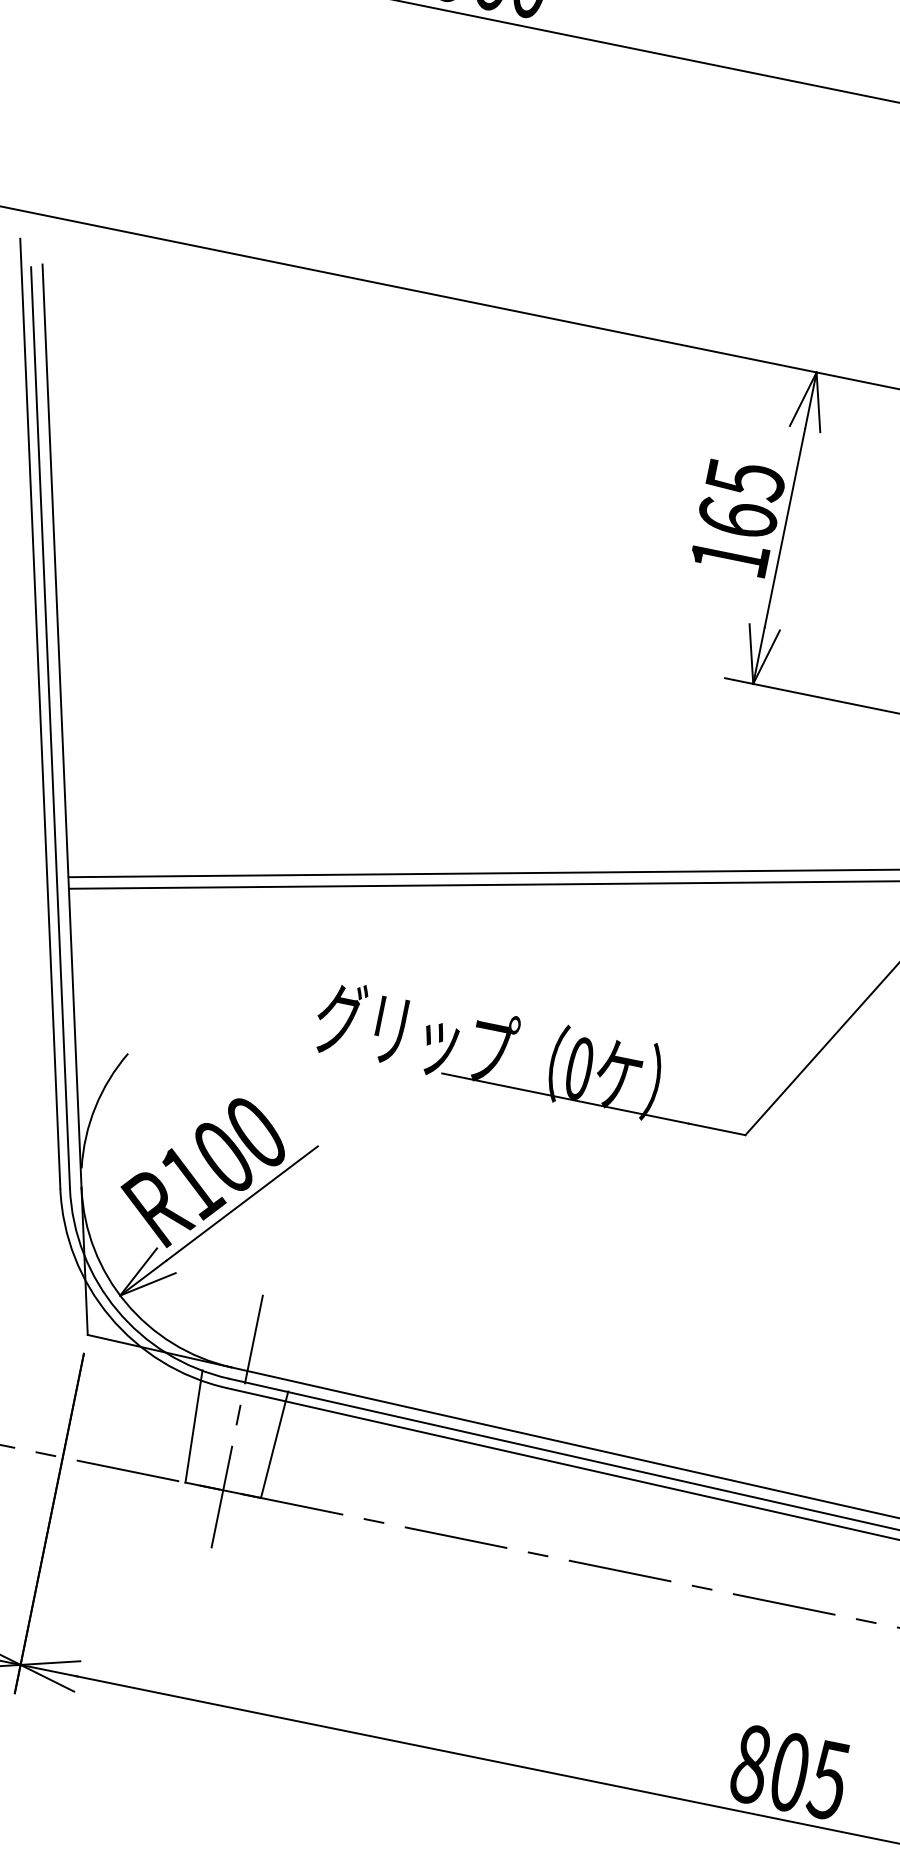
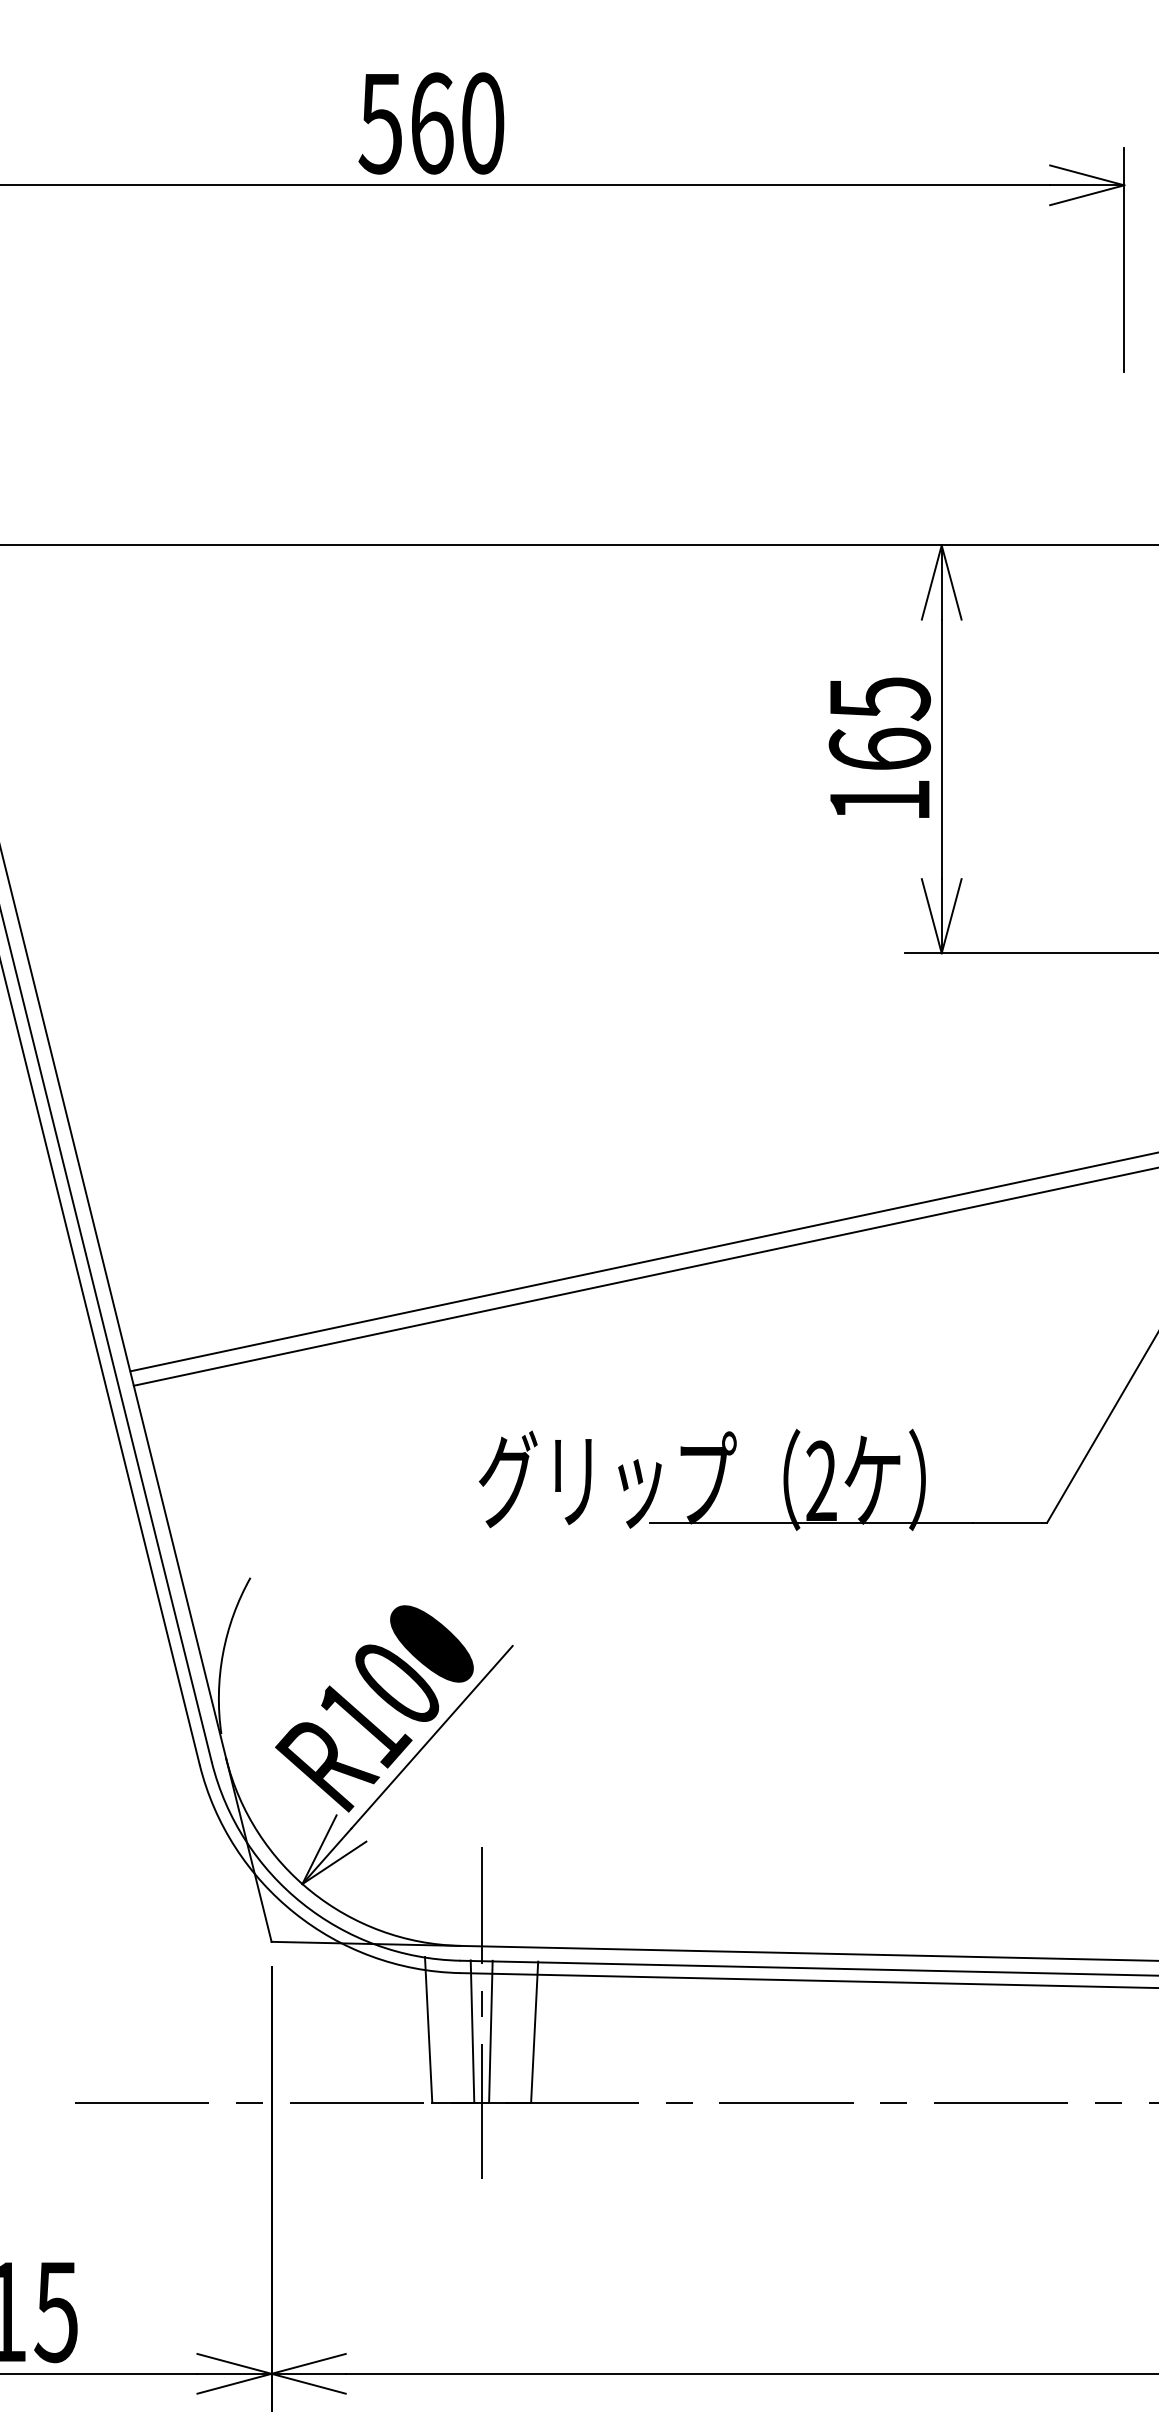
text: (579, 1067) -> (821, 1480), 0 -> 2
line: (227, 1434) -> (472, 2031), added
line: (241, 1437) -> (490, 2031), added

